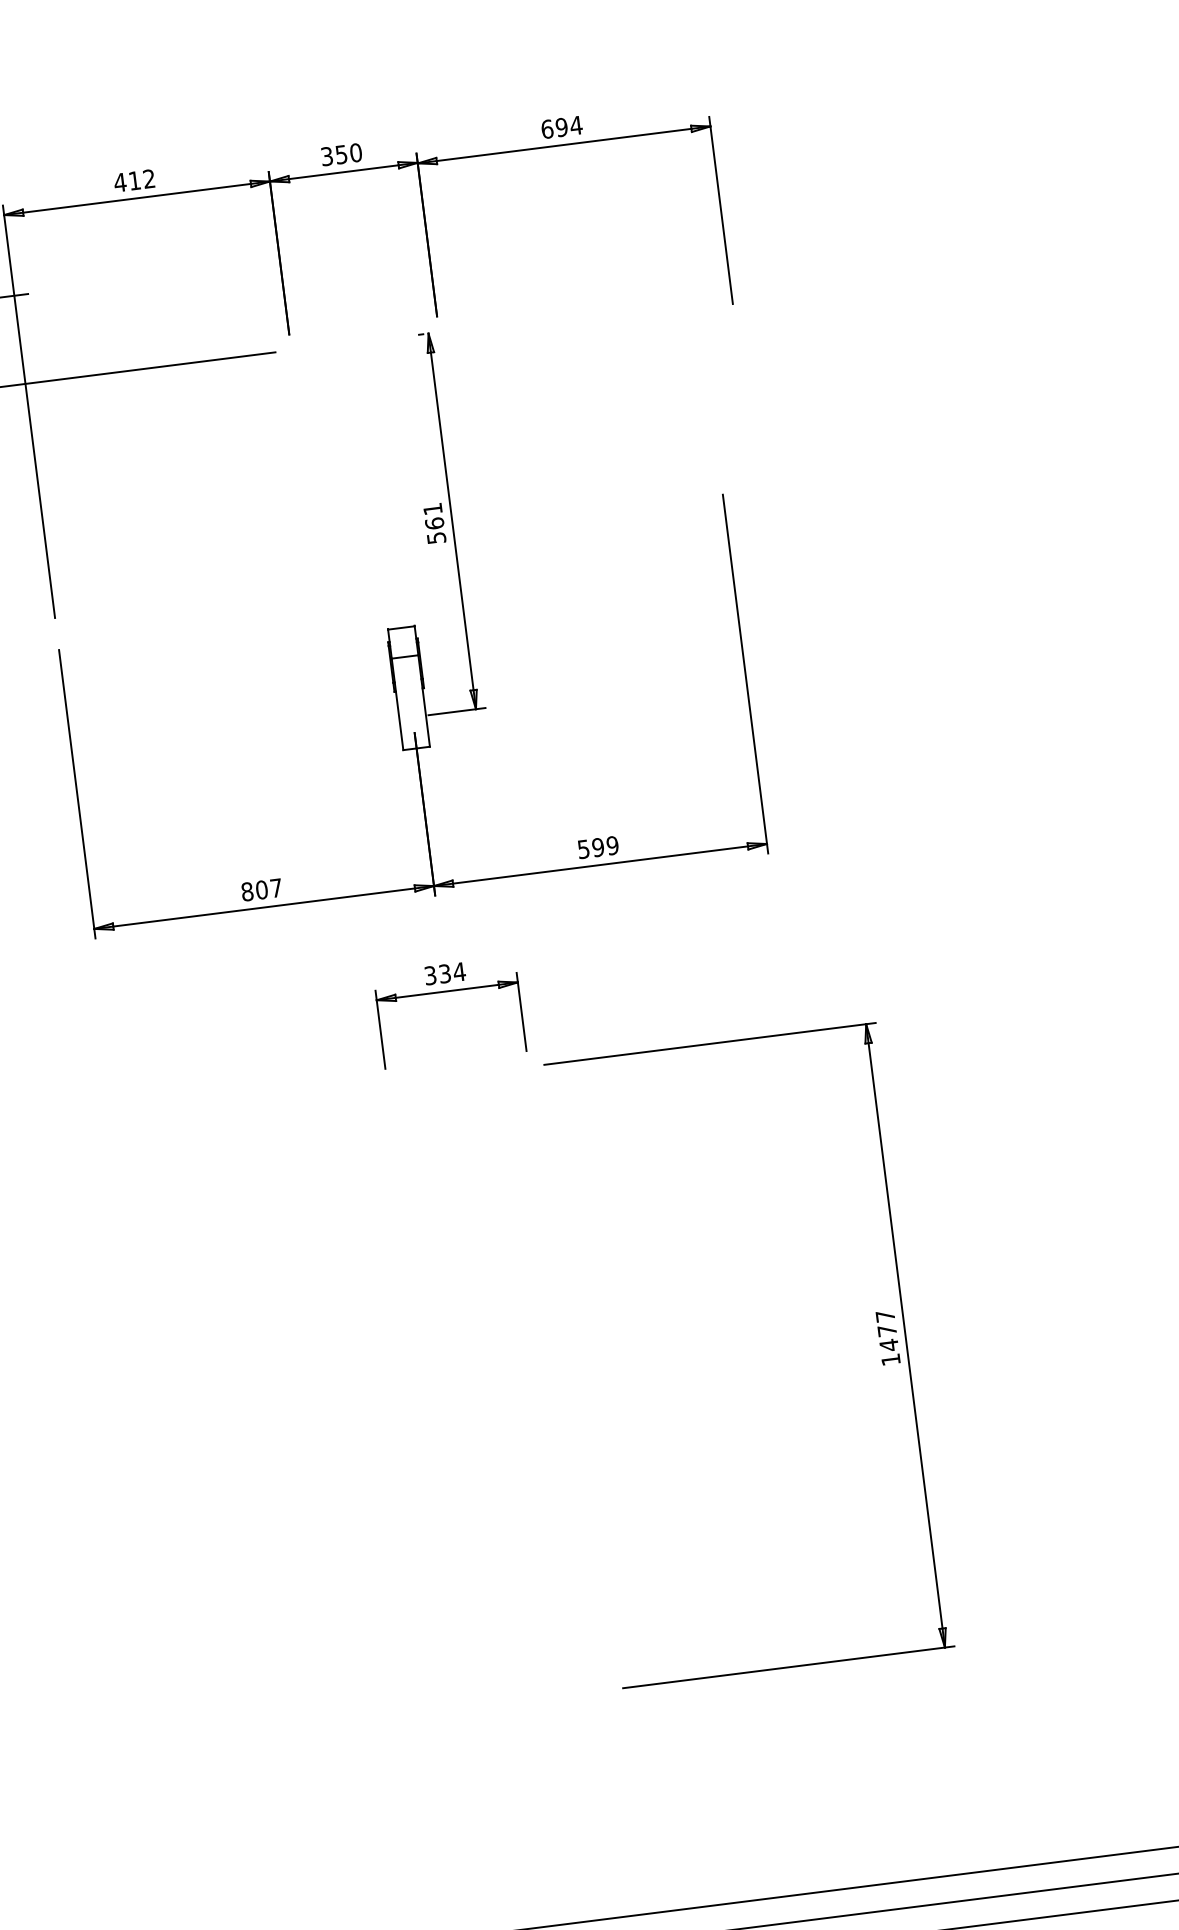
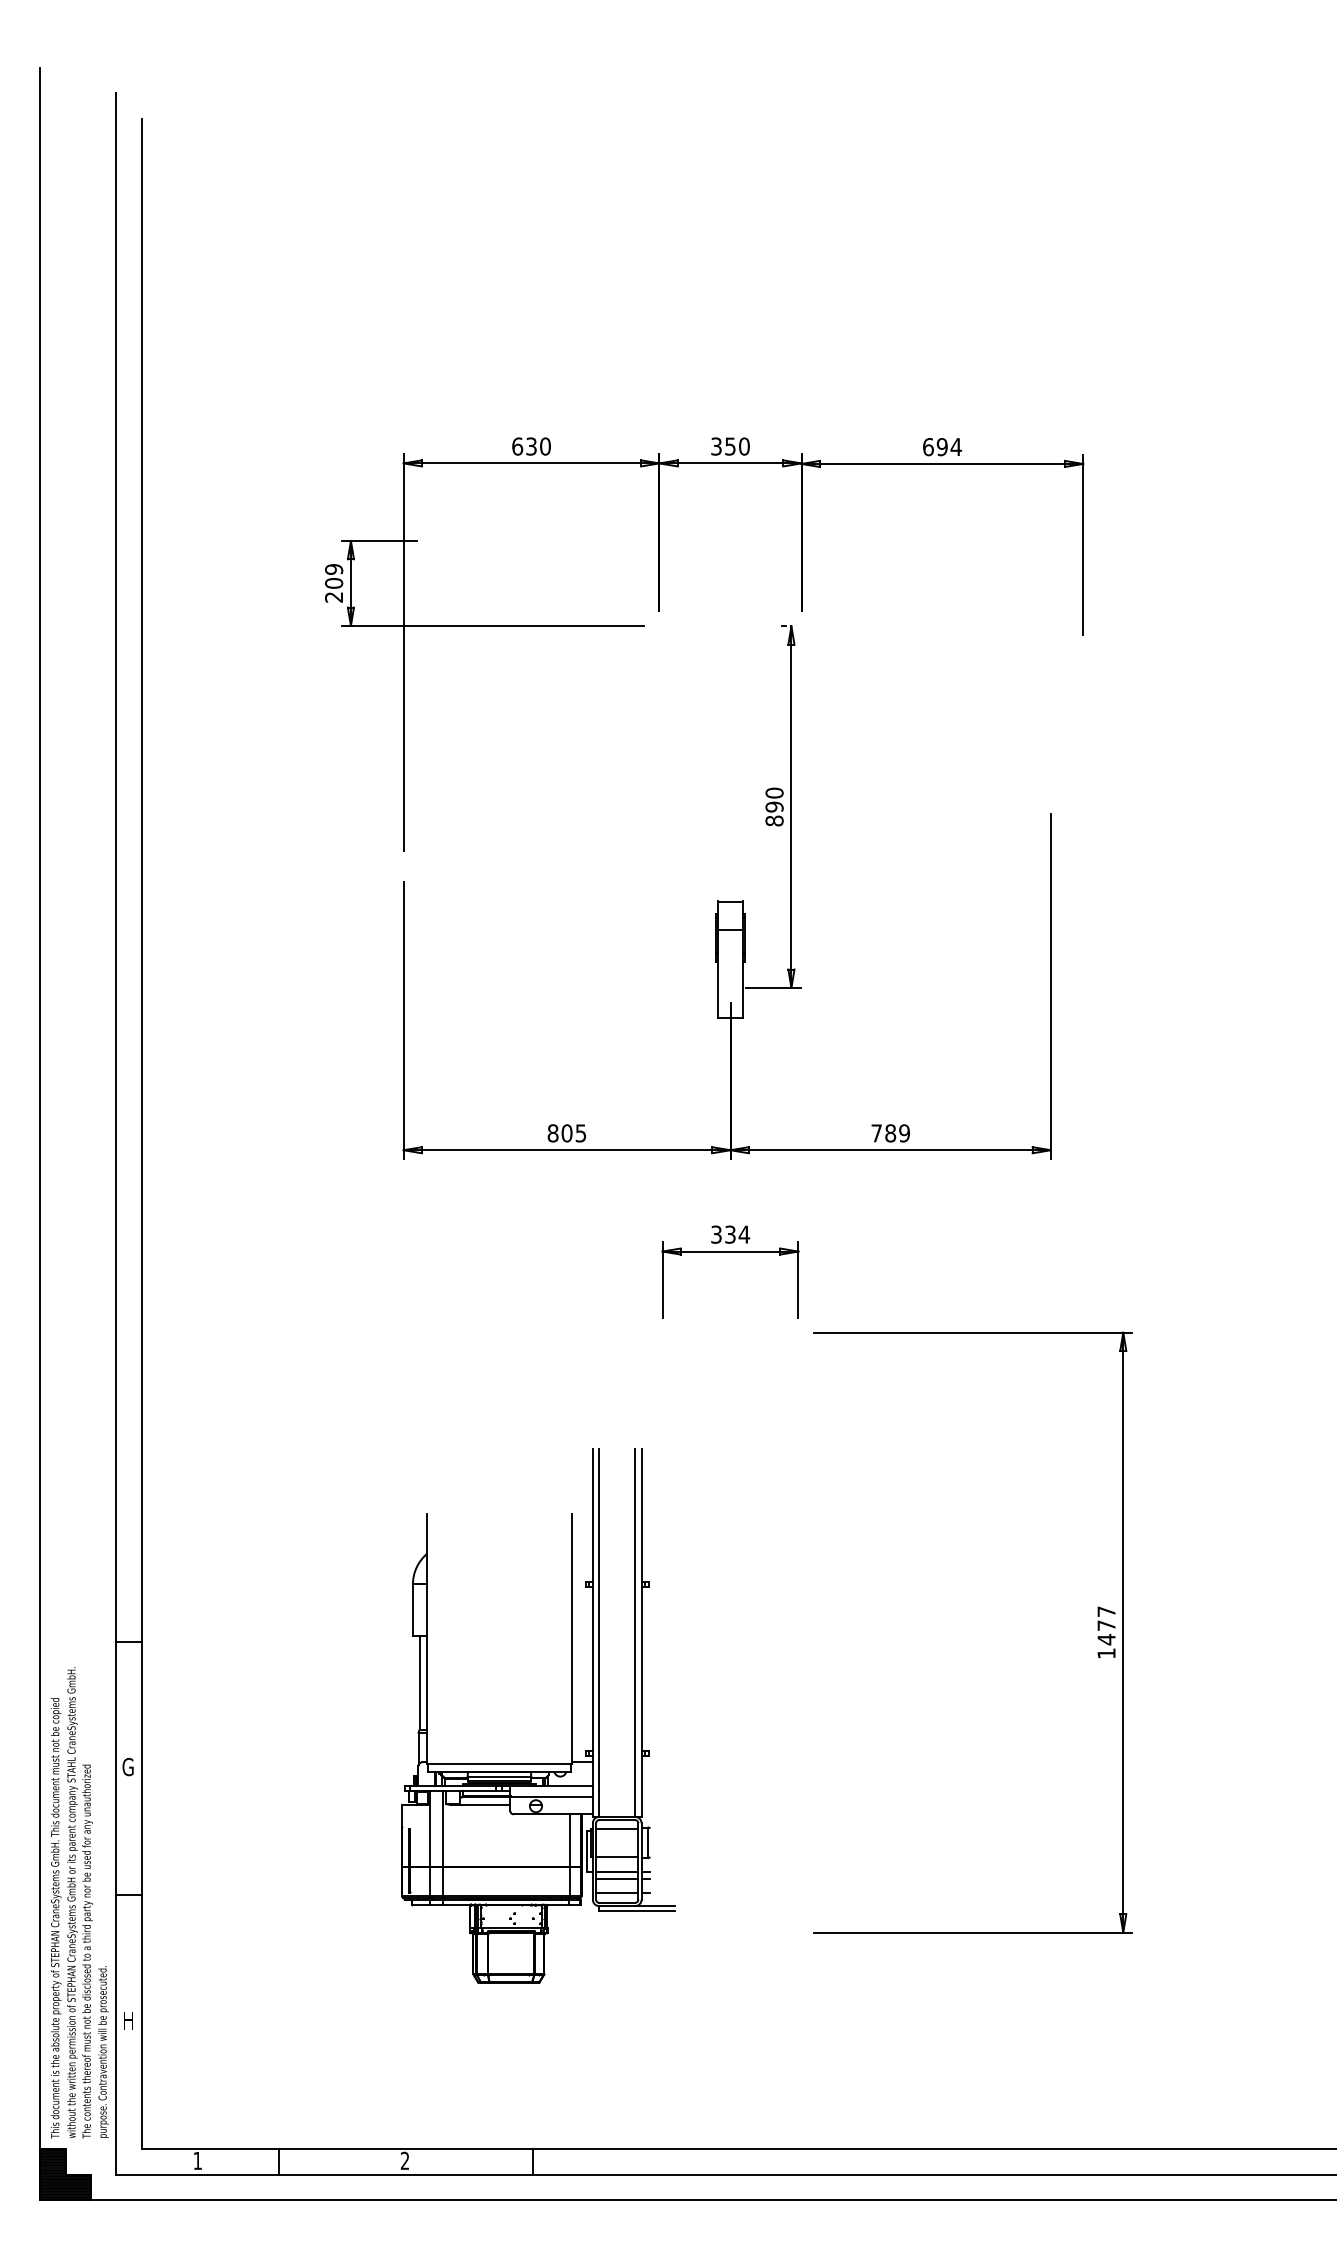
text: (133, 180) -> (530, 446), 412 -> 630
text: (434, 523) -> (774, 806), 561 -> 890
text: (590, 848) -> (883, 1133), 599 -> 789
text: (275, 888) -> (580, 1133), 807 -> 805
part: (342, 1494) -> (571, 1715), added

